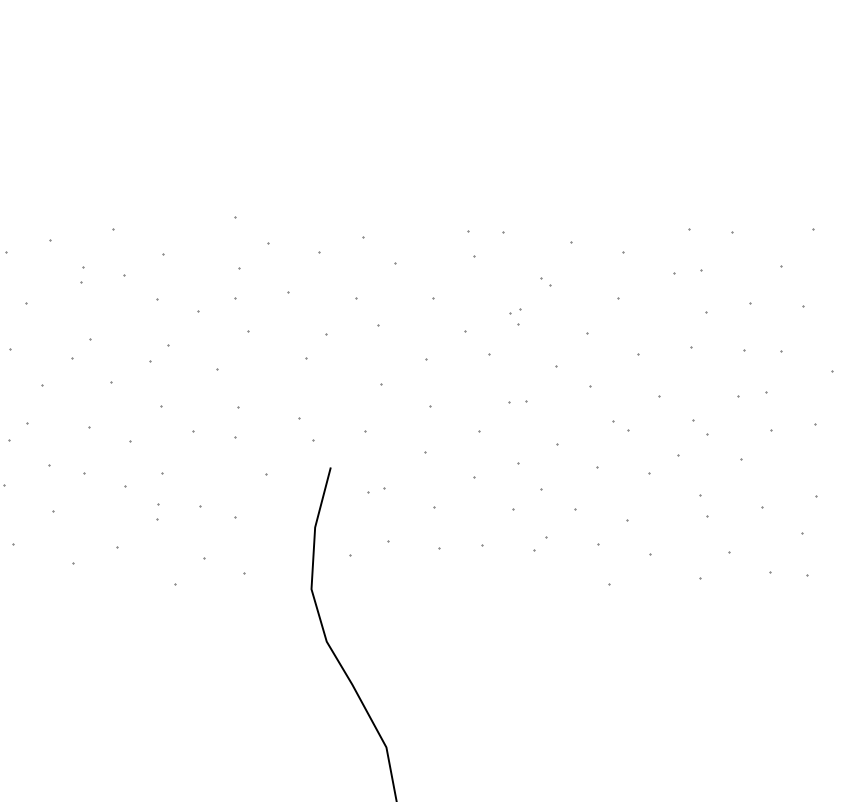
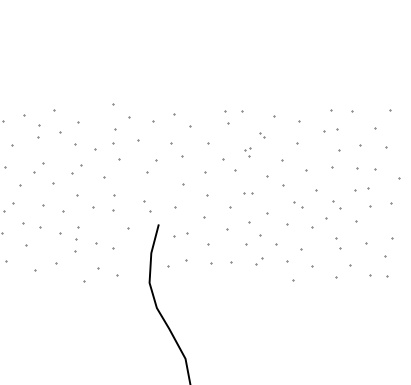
part: (82, 273) -> (39, 131), size x1.6
part: (375, 490) -> (180, 235), size x1.6
part: (157, 511) -> (75, 245), size x1.6

